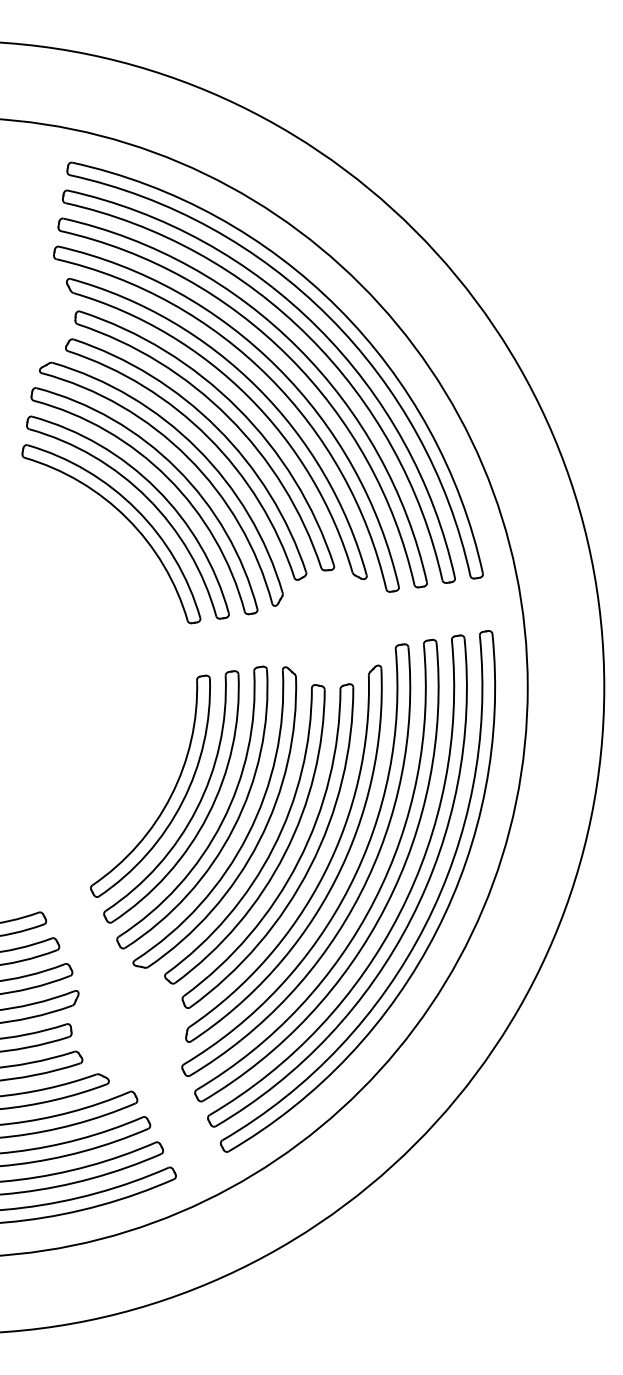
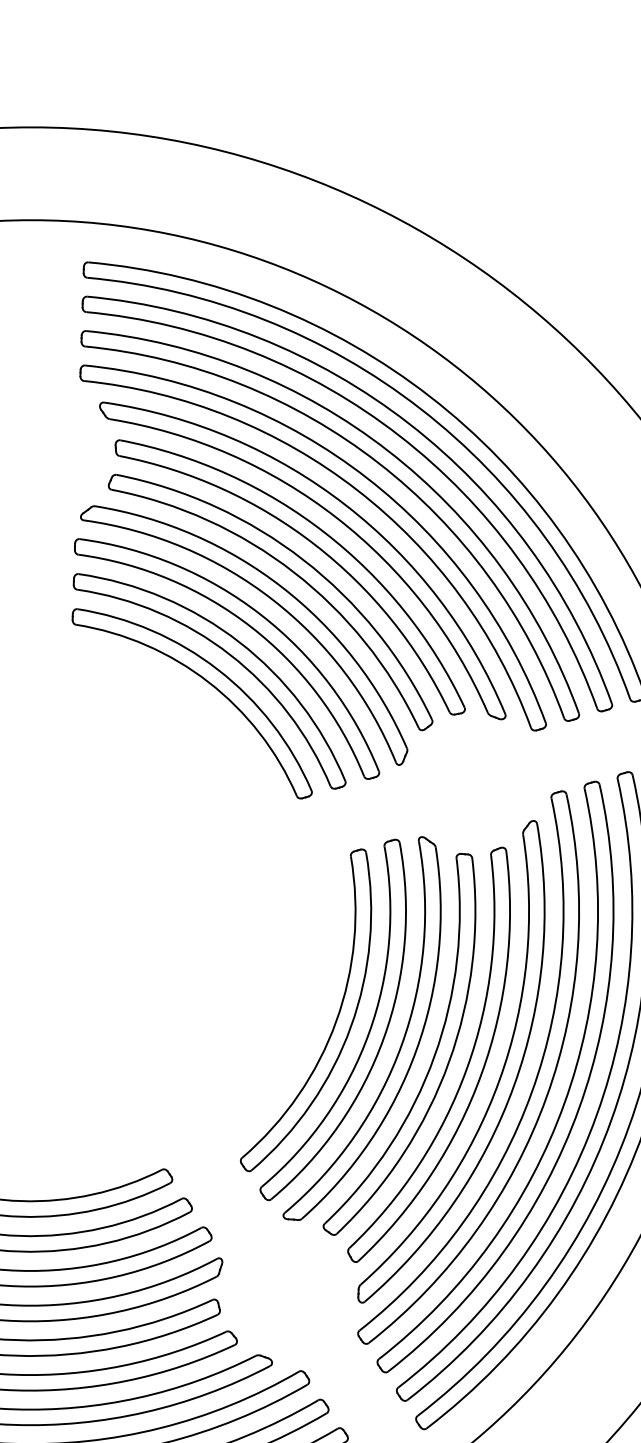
part: (170, 794) -> (302, 1007), removed

